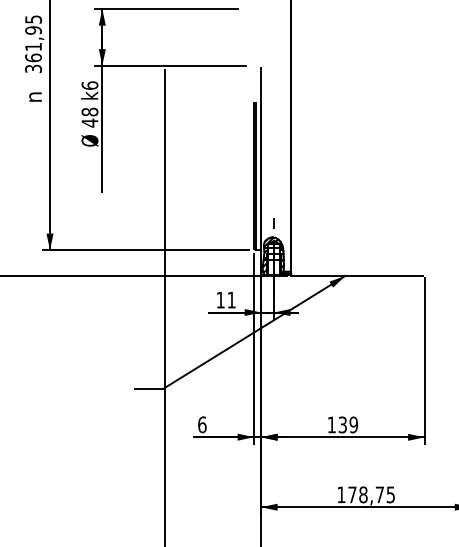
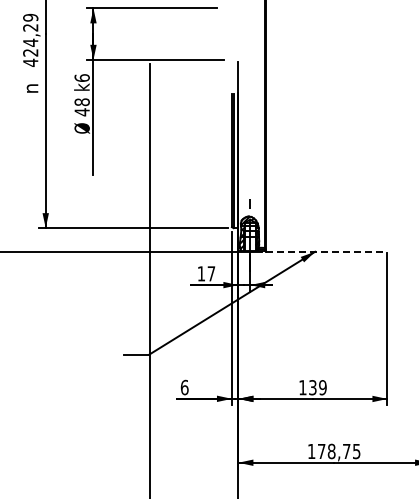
text: (33, 43) -> (30, 39), 361,95 -> 424,29
line: (357, 275) -> (326, 251), solid -> dashed
text: (231, 299) -> (211, 273), 11 -> 17

